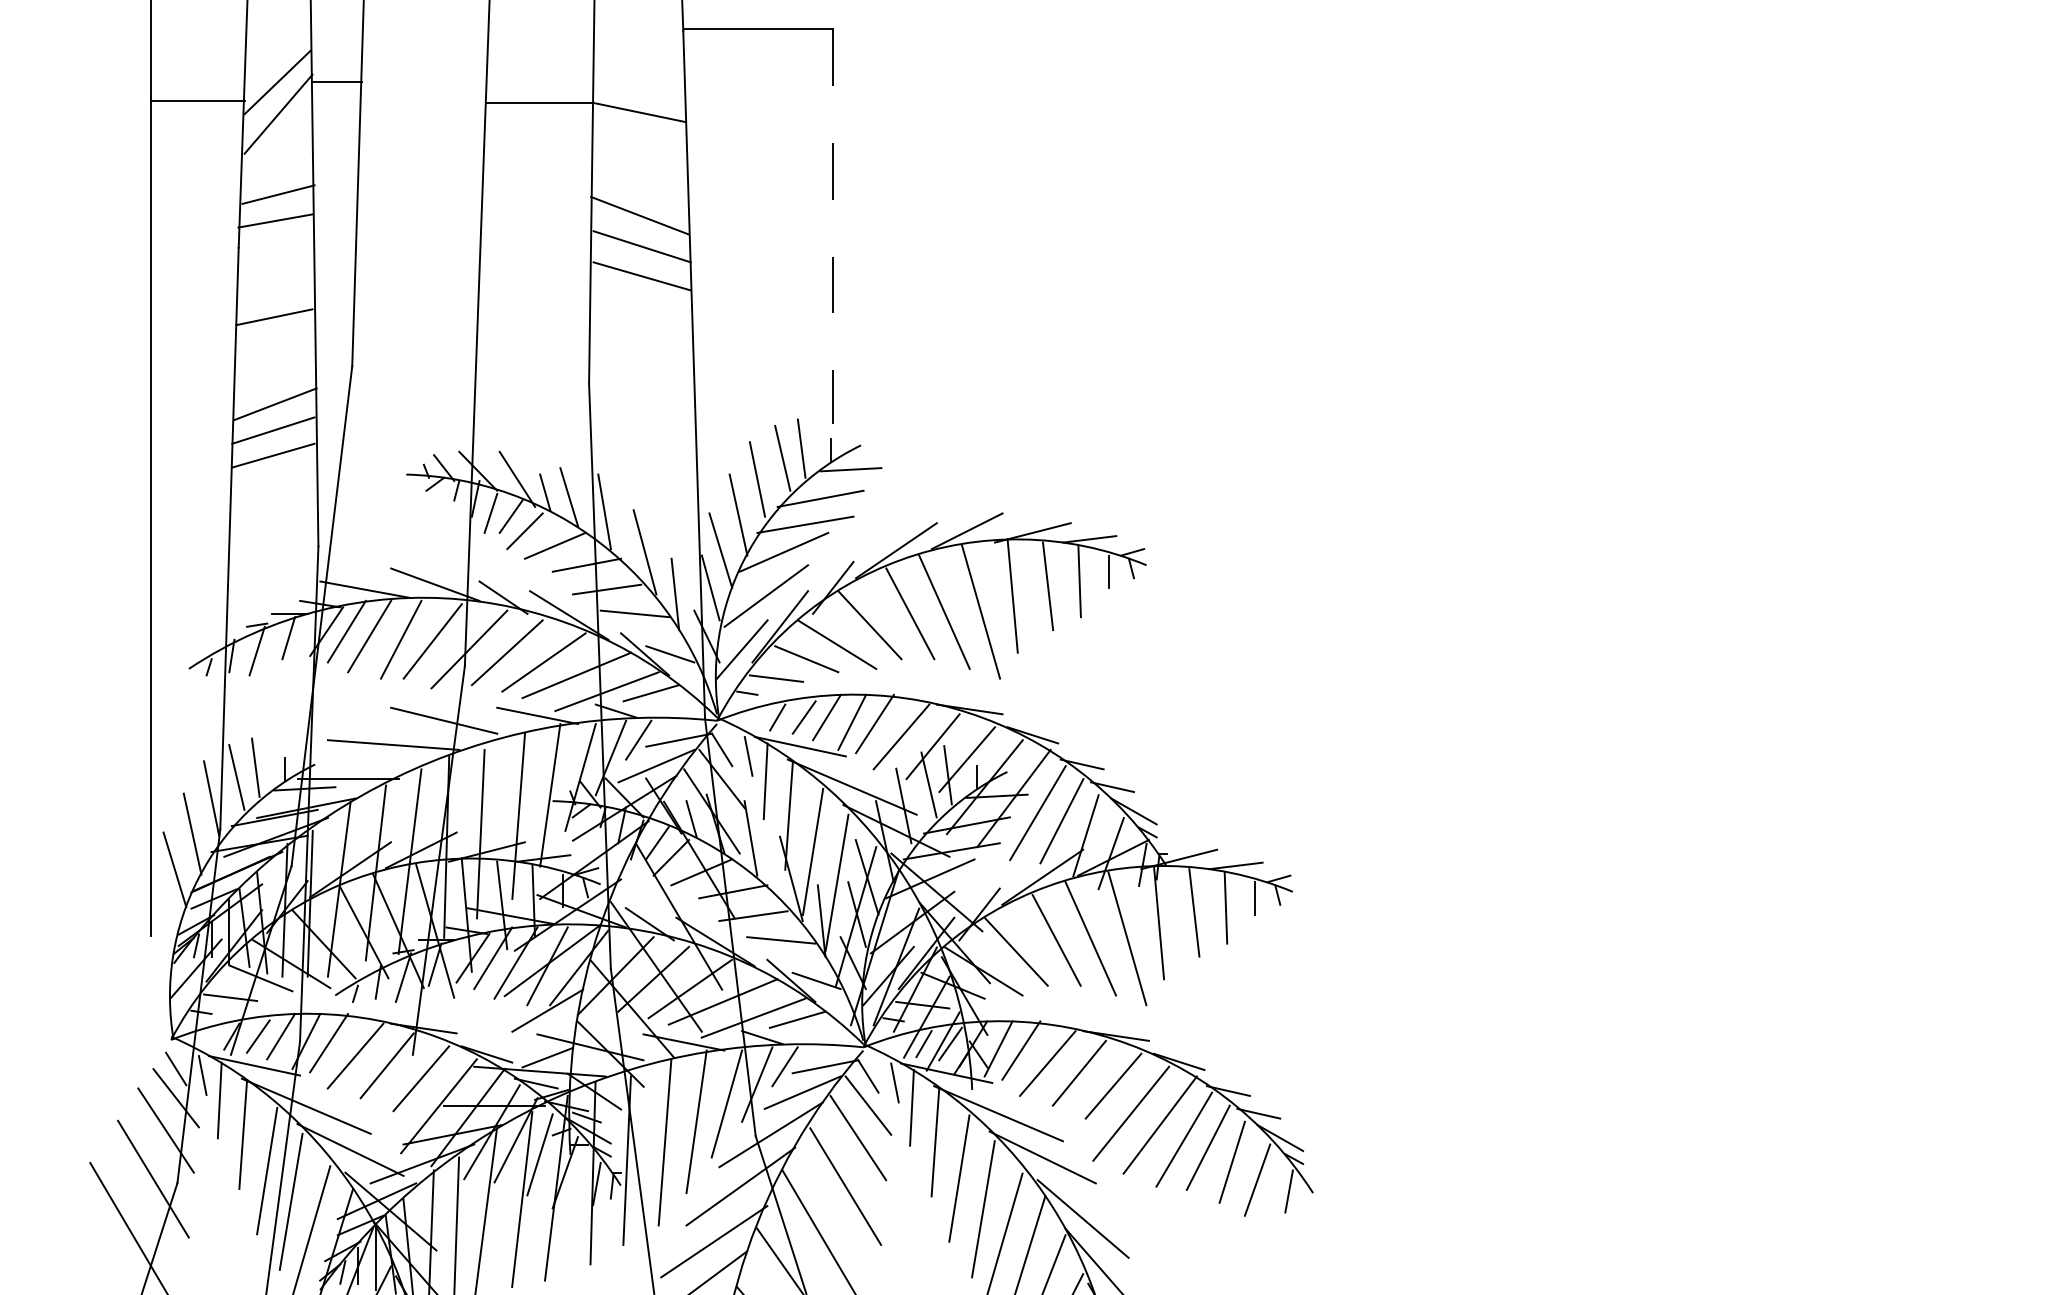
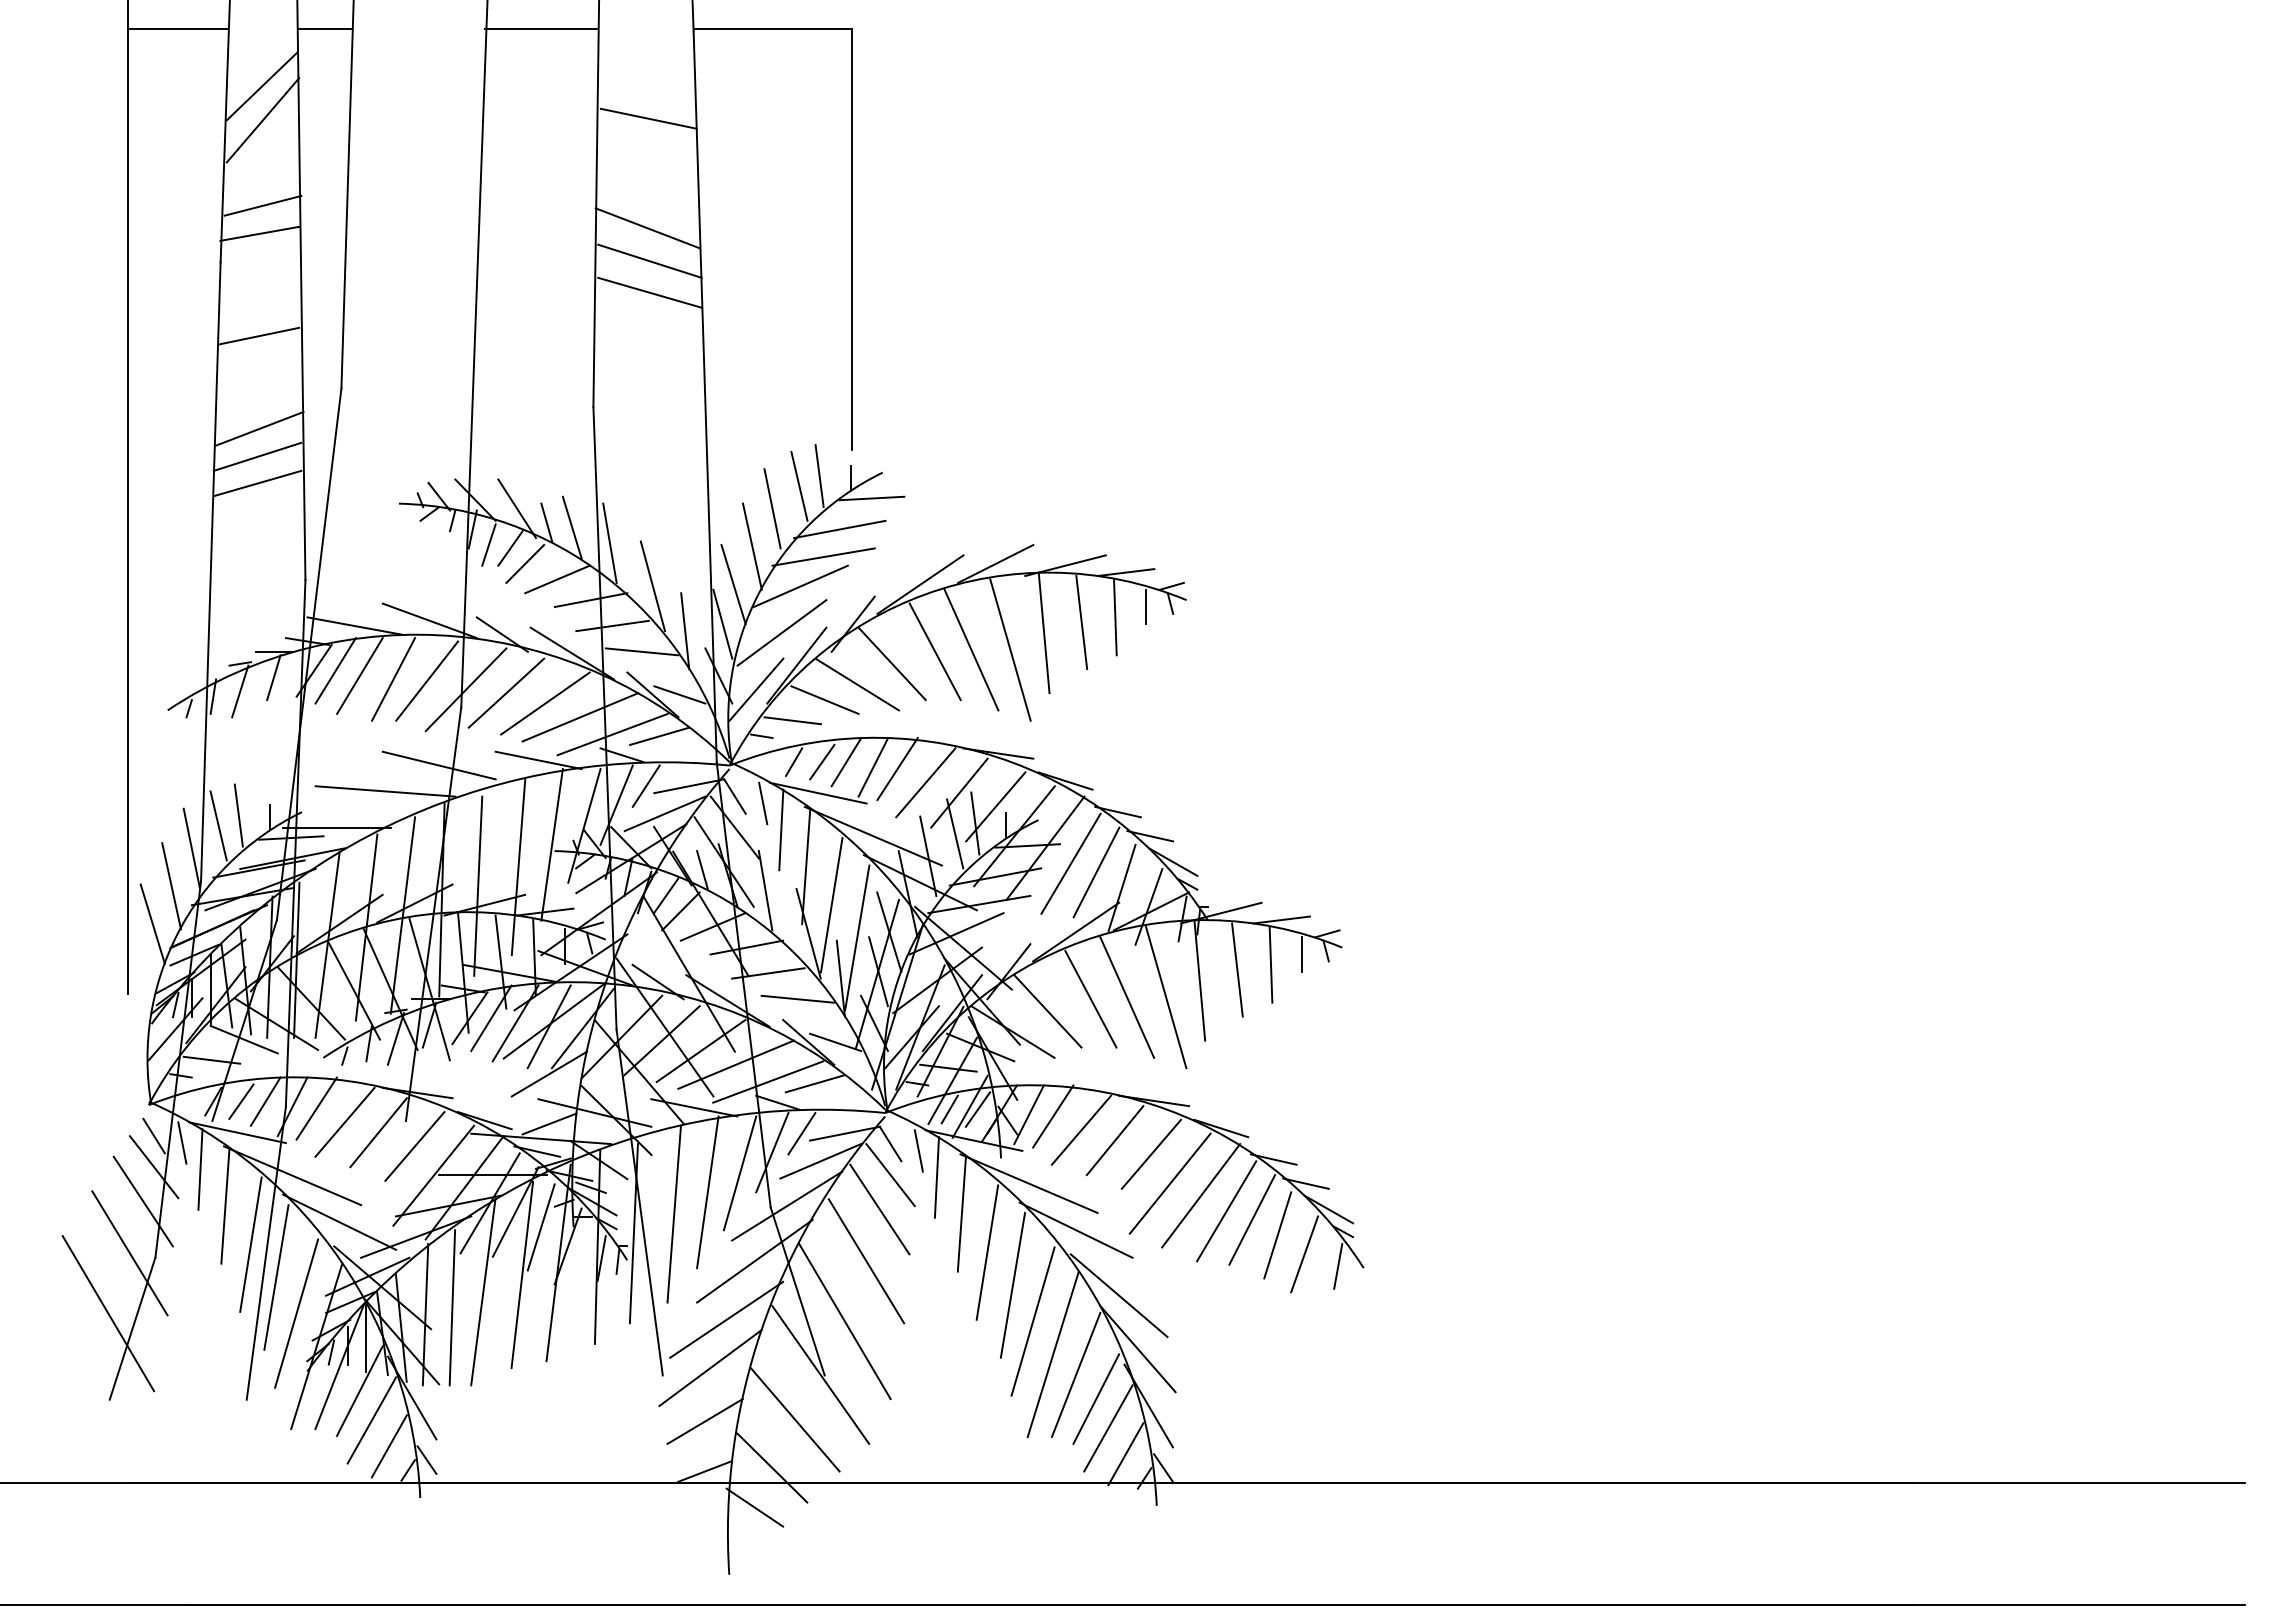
line: (336, 82) -> (324, 29), moved
line: (198, 101) -> (177, 29), moved
line: (540, 103) -> (541, 29), moved
line: (832, 226) -> (852, 239), dashed -> solid

